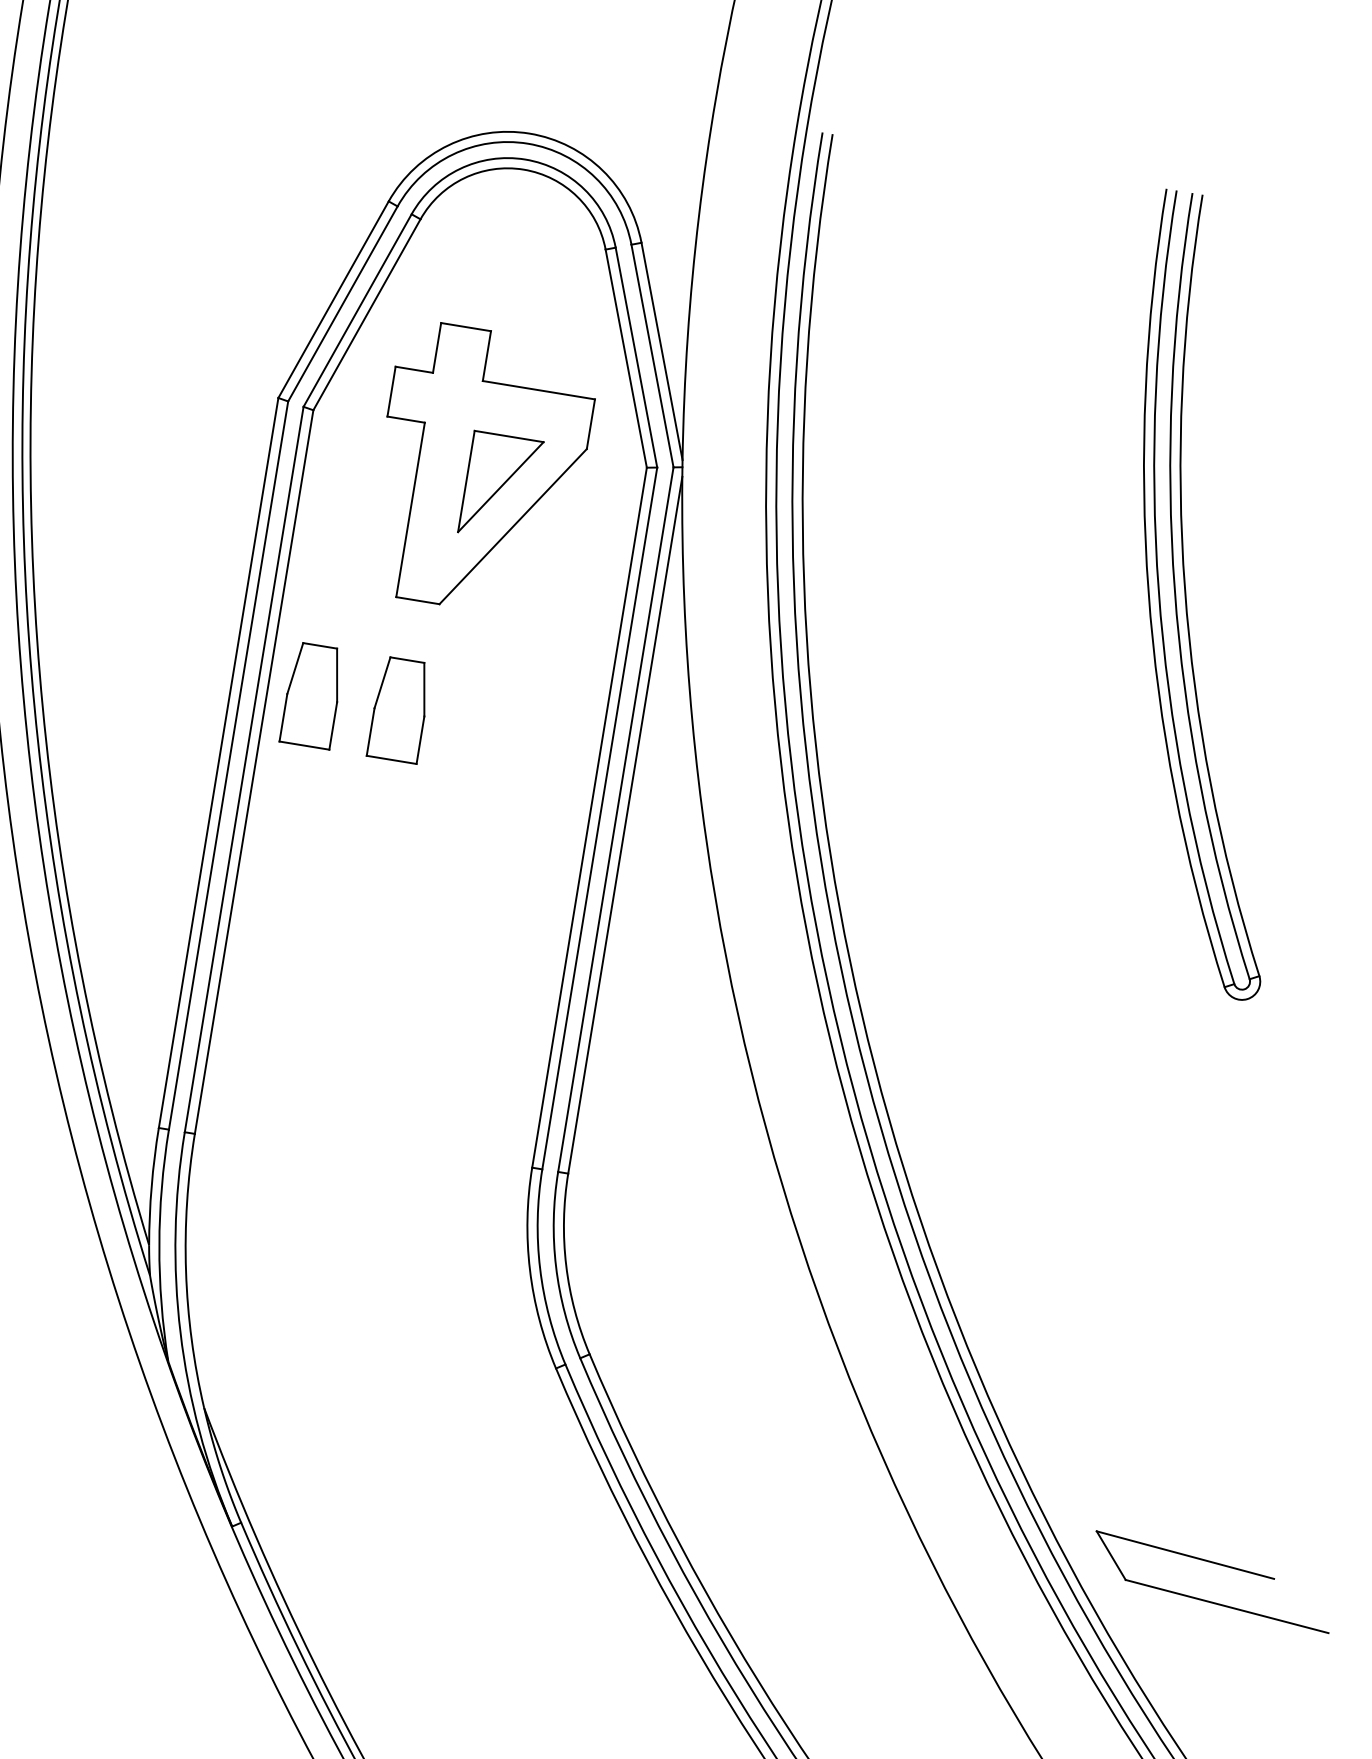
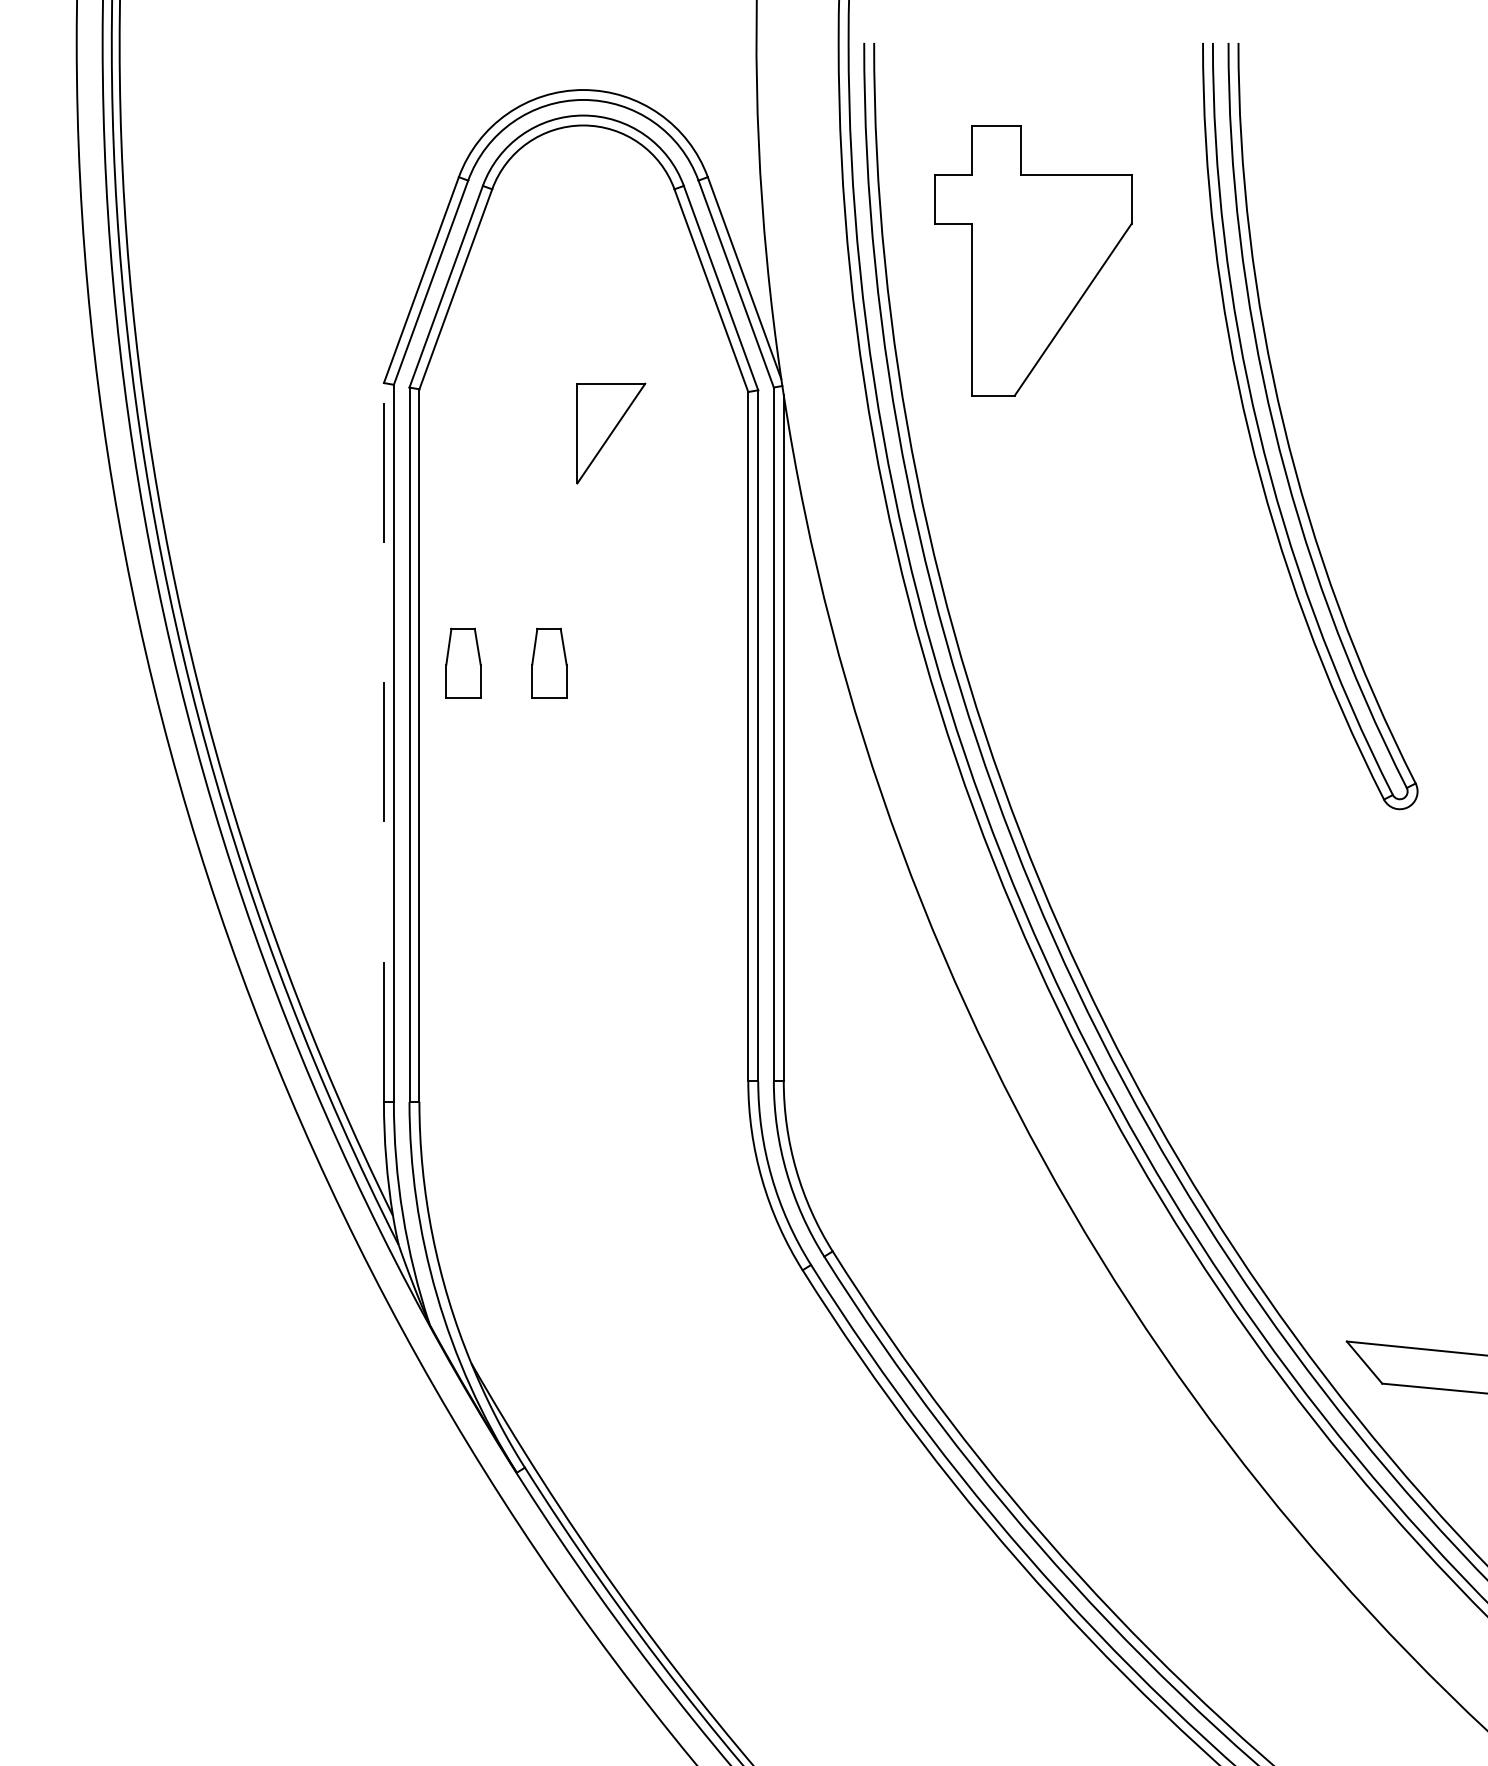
part: (480, 470) -> (1033, 260), moved
part: (312, 694) -> (463, 662), size x0.7
part: (400, 709) -> (549, 662), size x0.7
line: (218, 762) -> (383, 742), solid -> dashed

